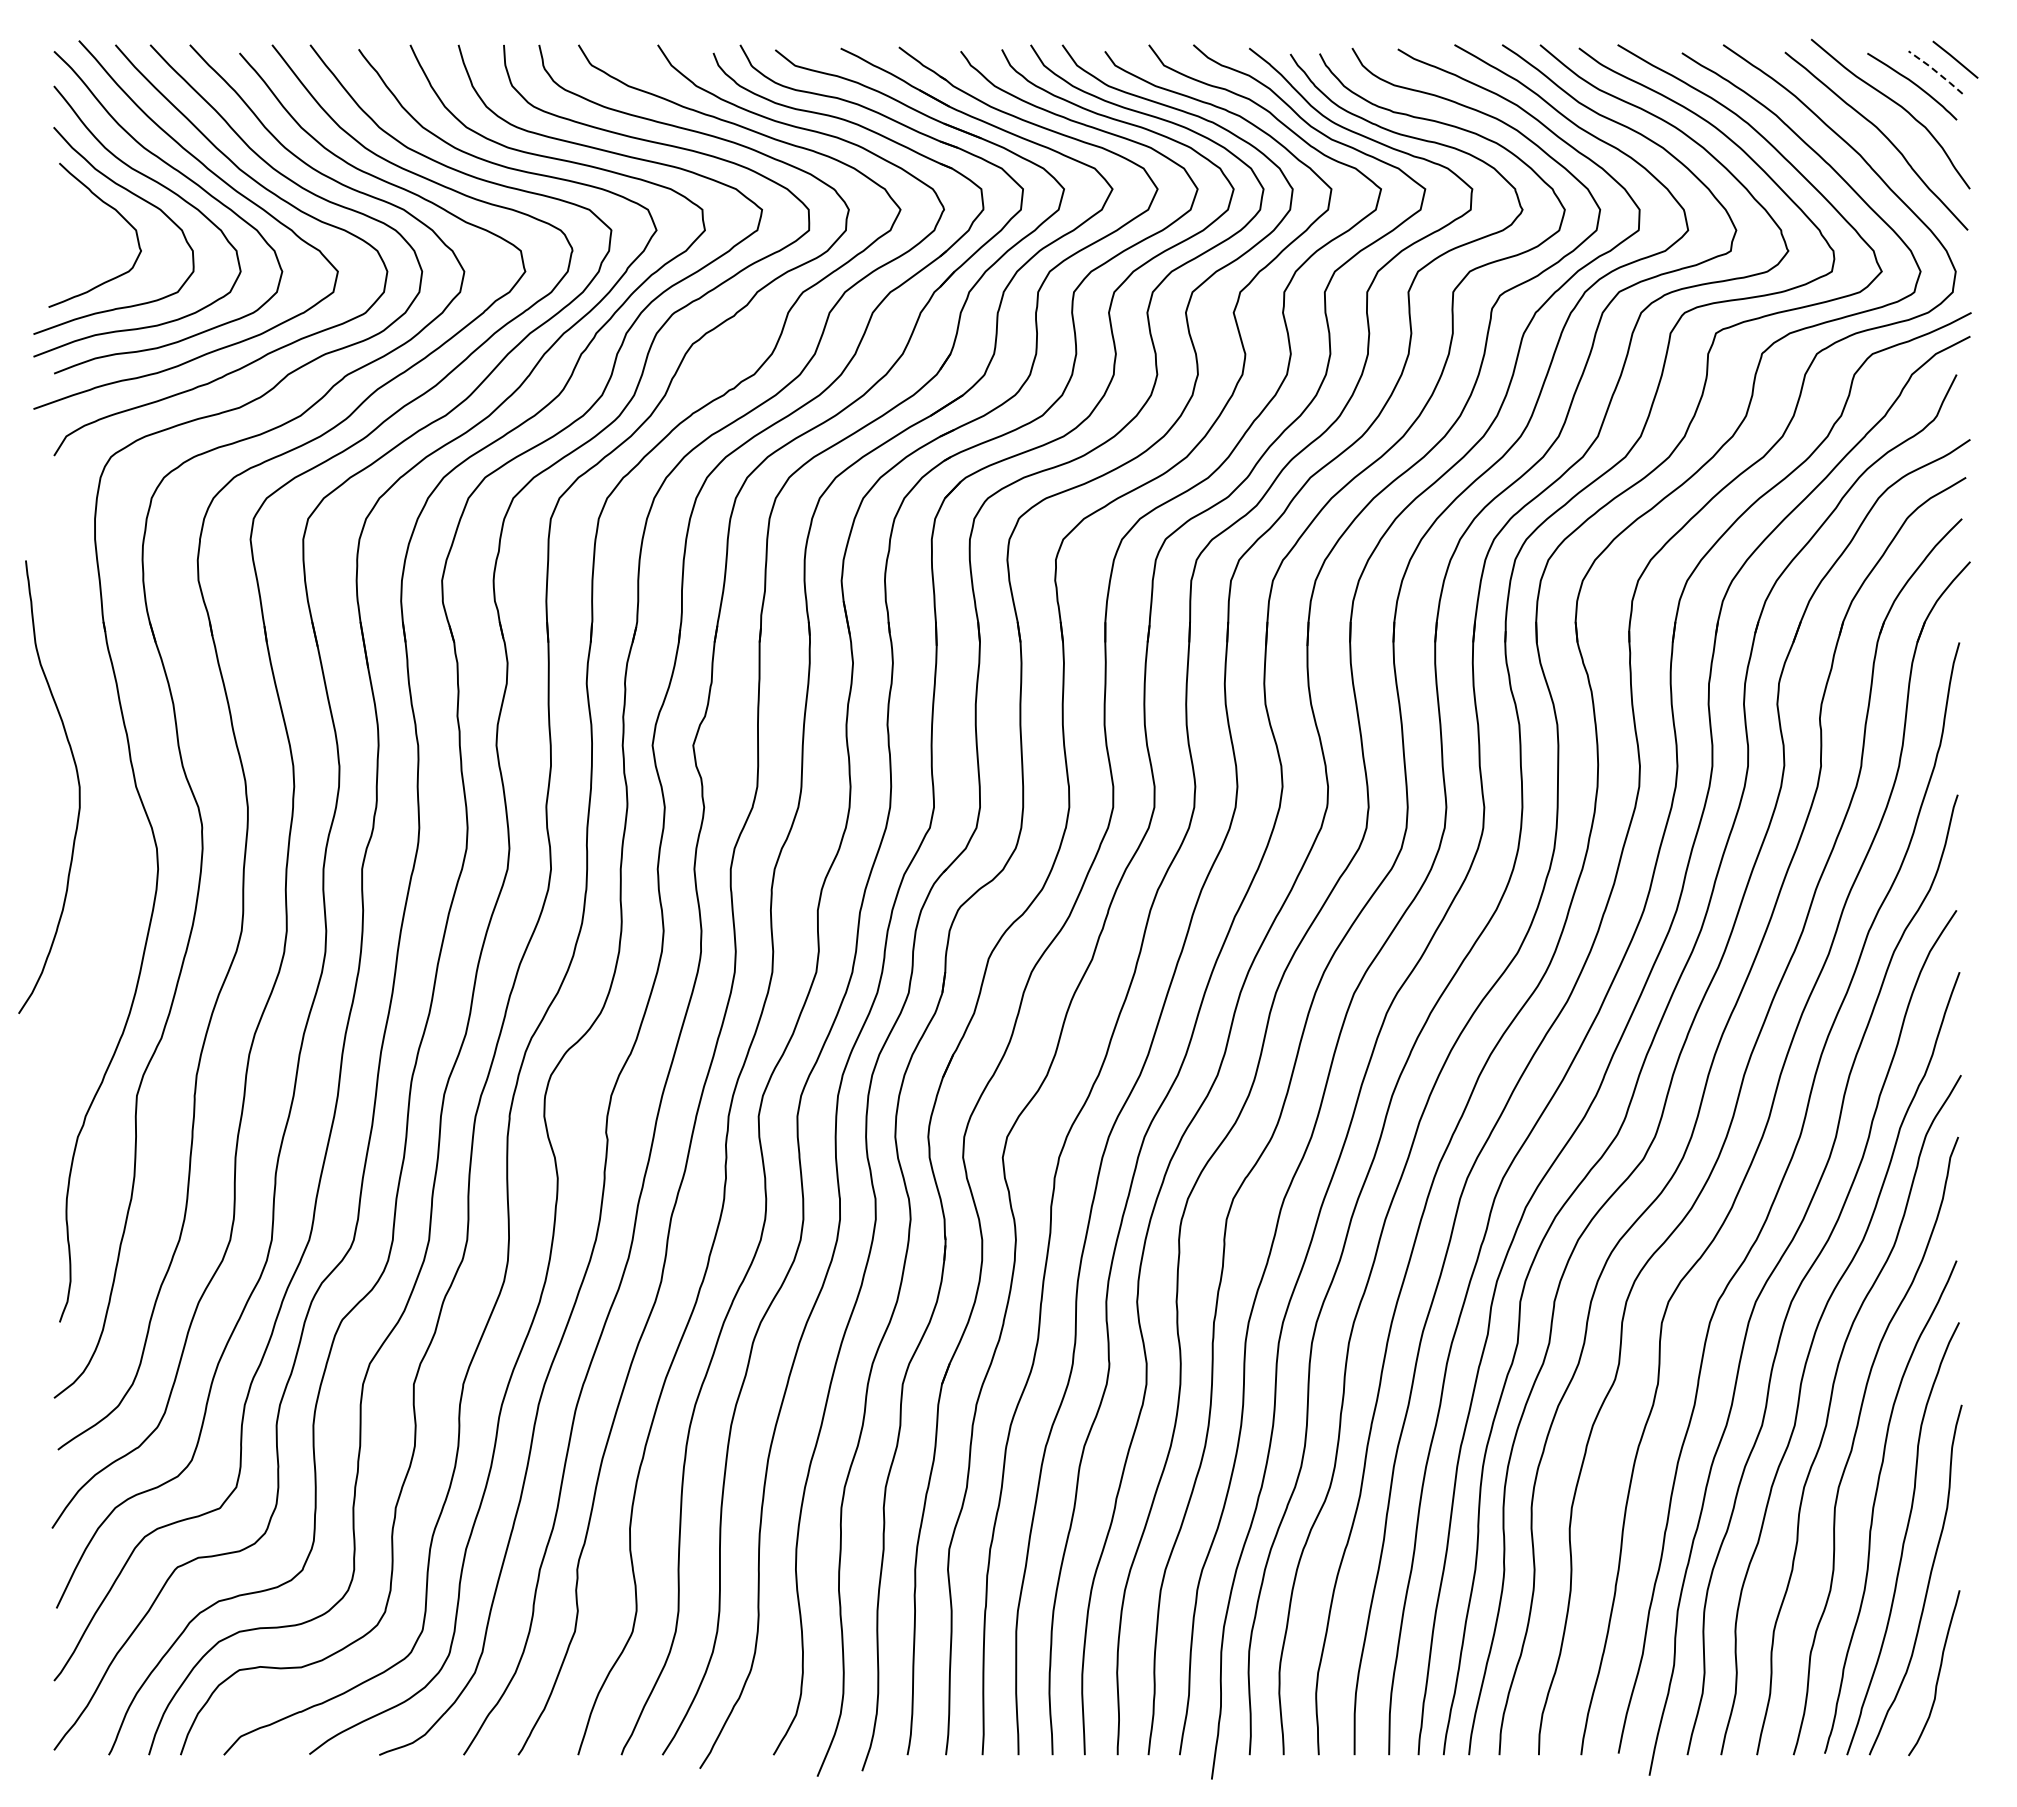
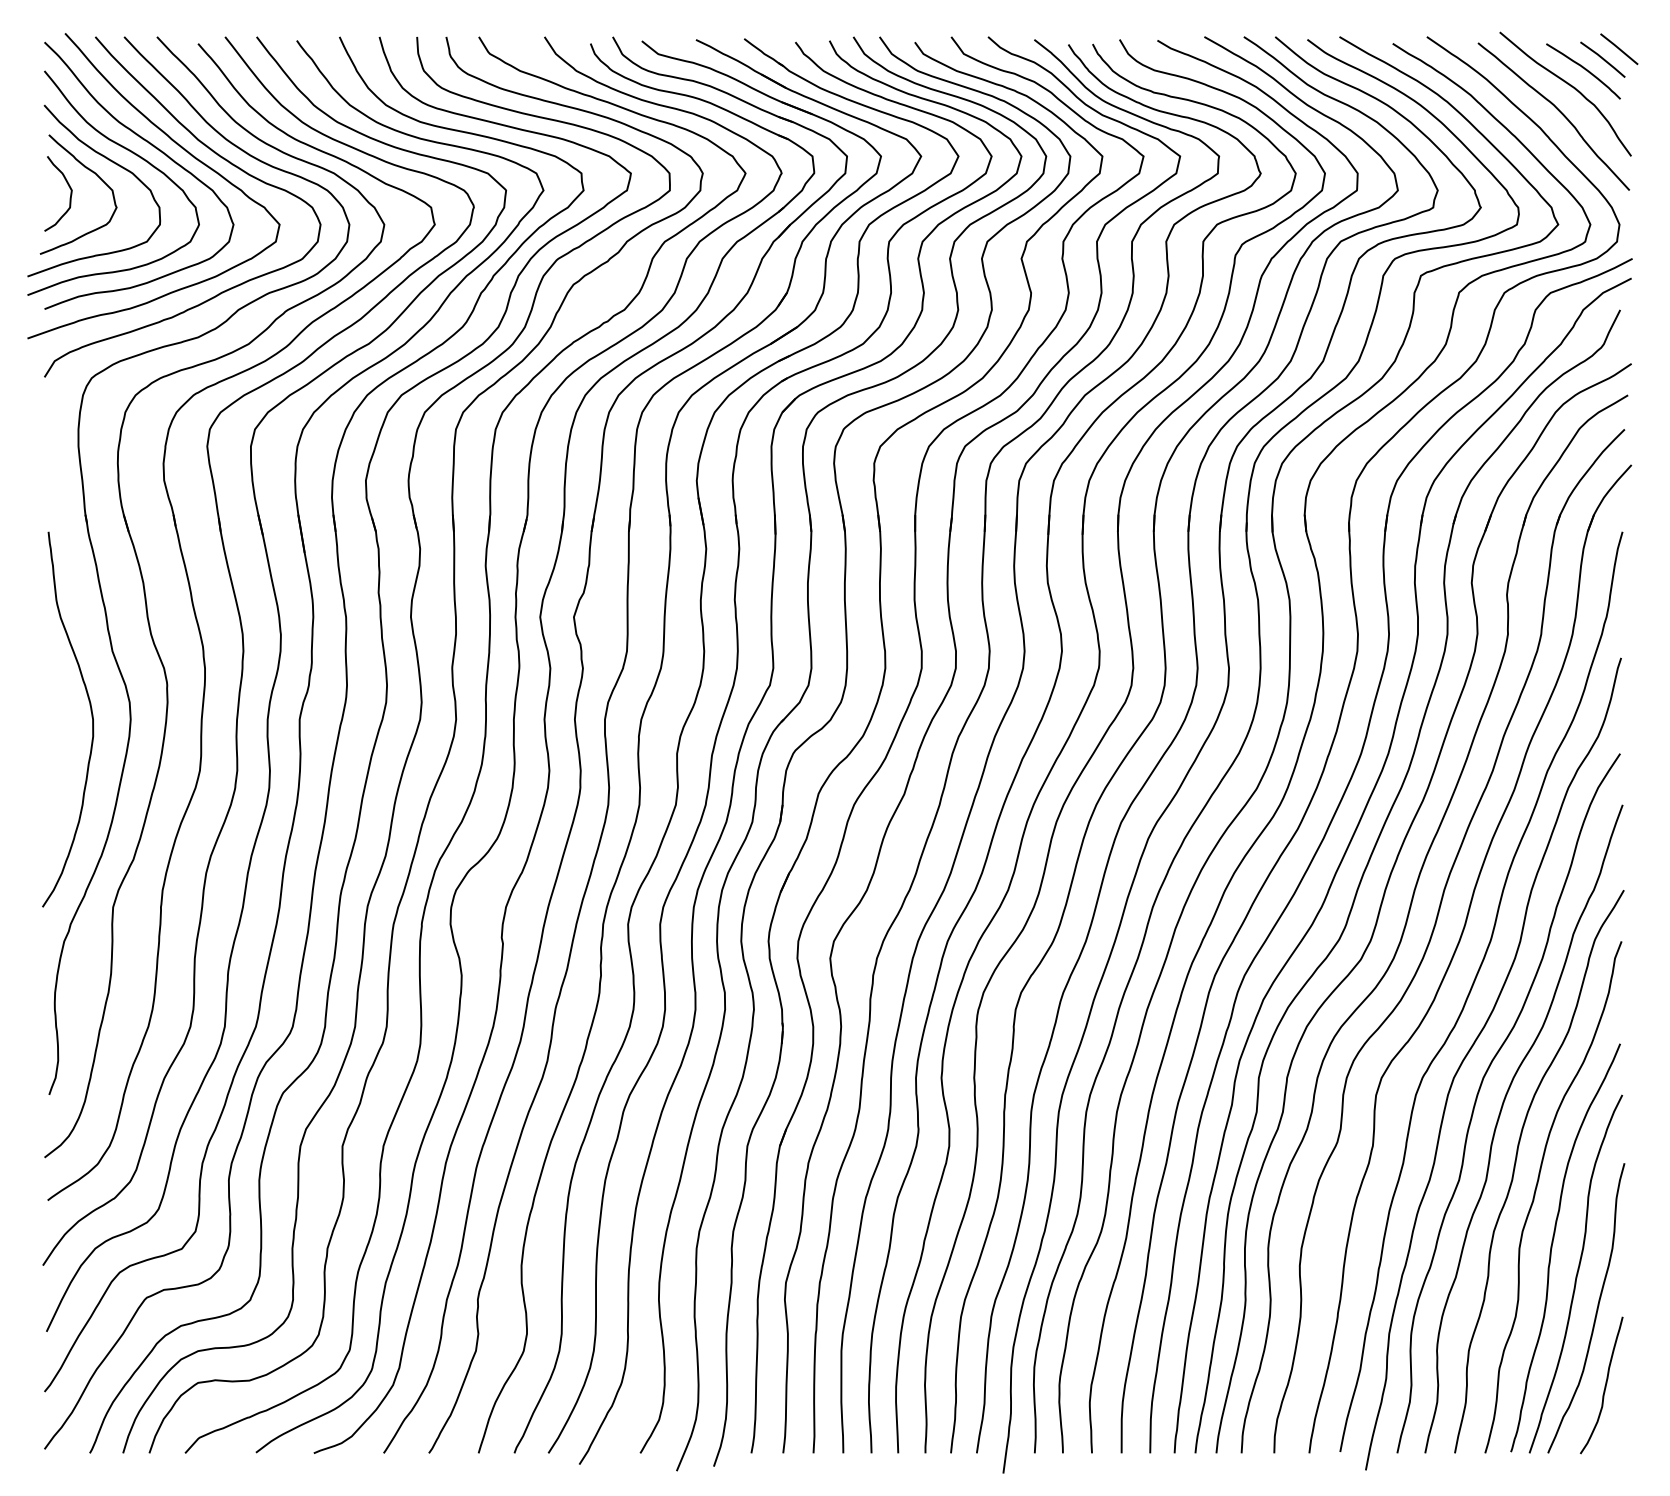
line: (1936, 71) -> (1603, 58), dashed -> solid
curve: (84, 239) -> (69, 198), added
curve: (77, 781) -> (91, 714), moved

